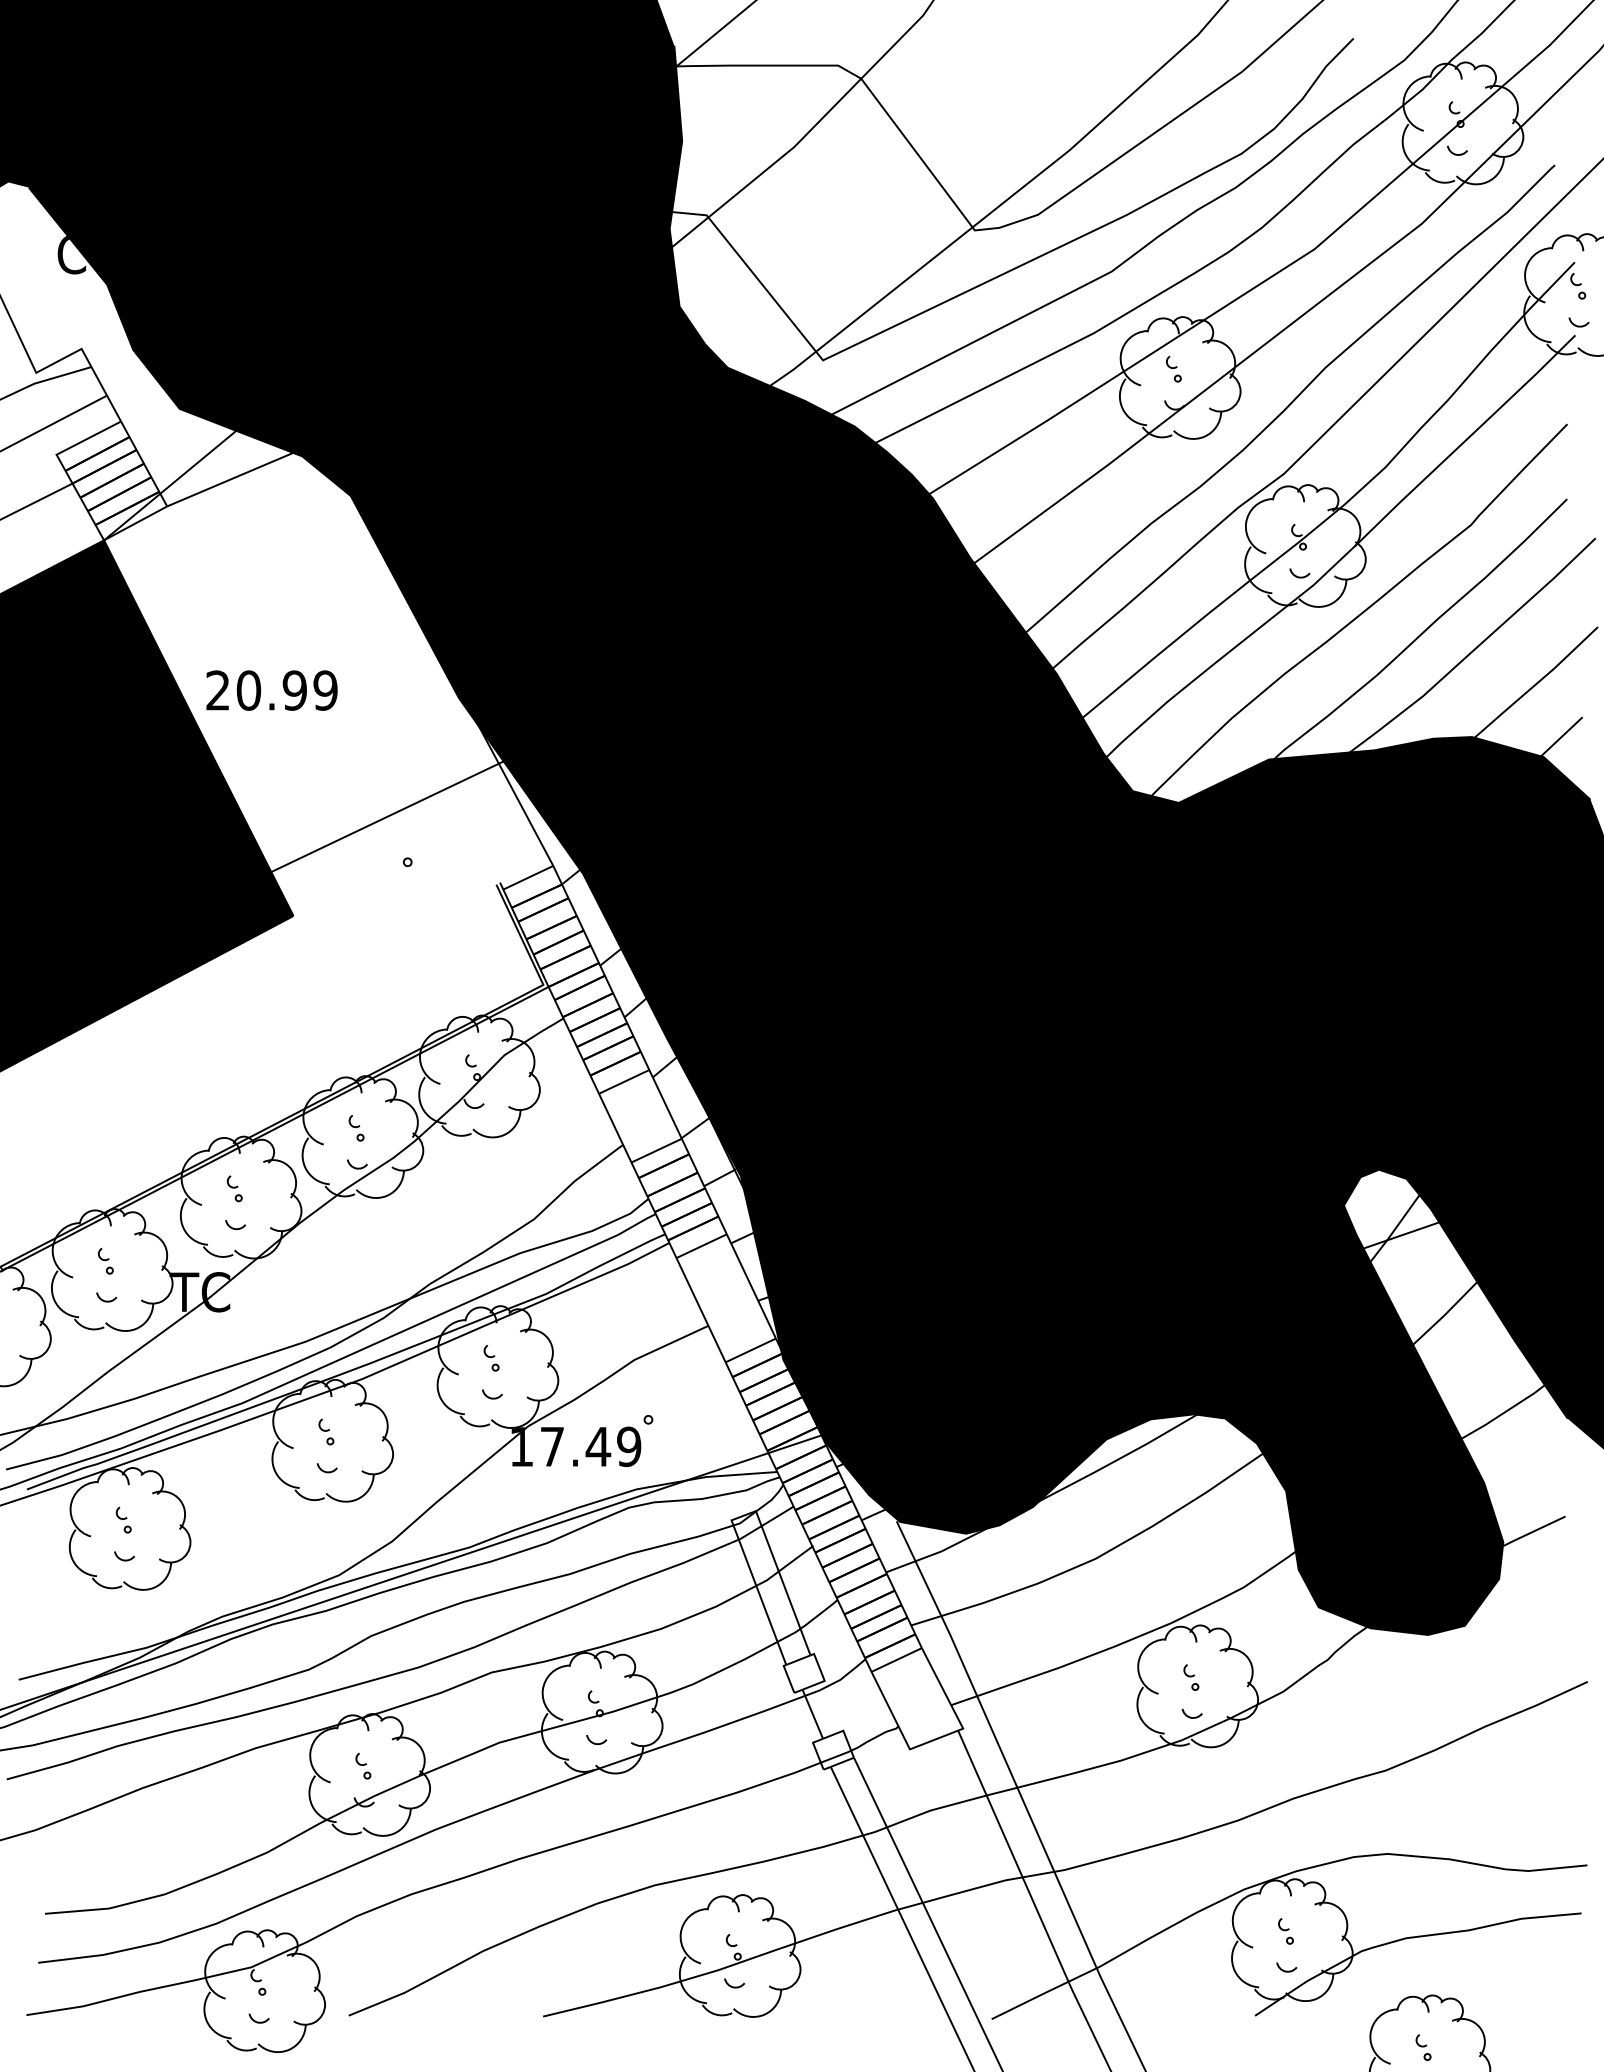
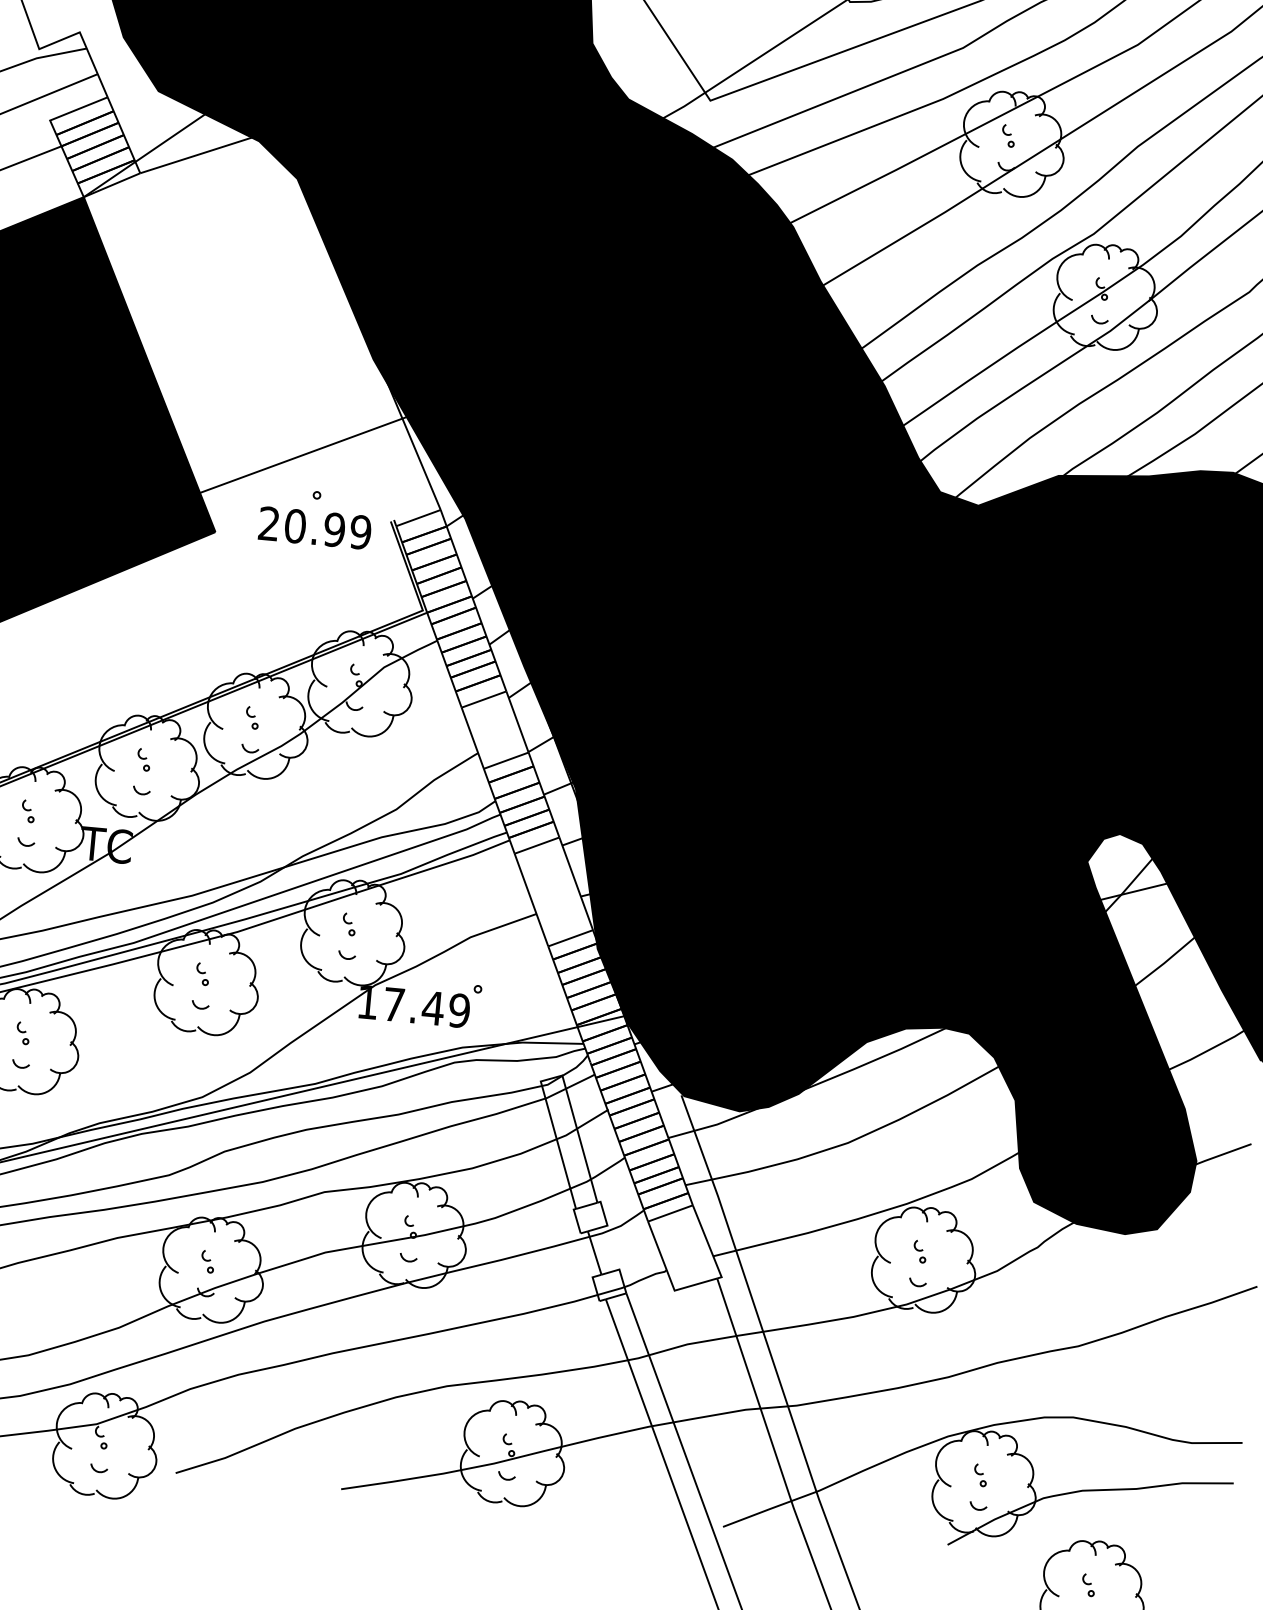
text: (271, 690) -> (314, 527), moved

